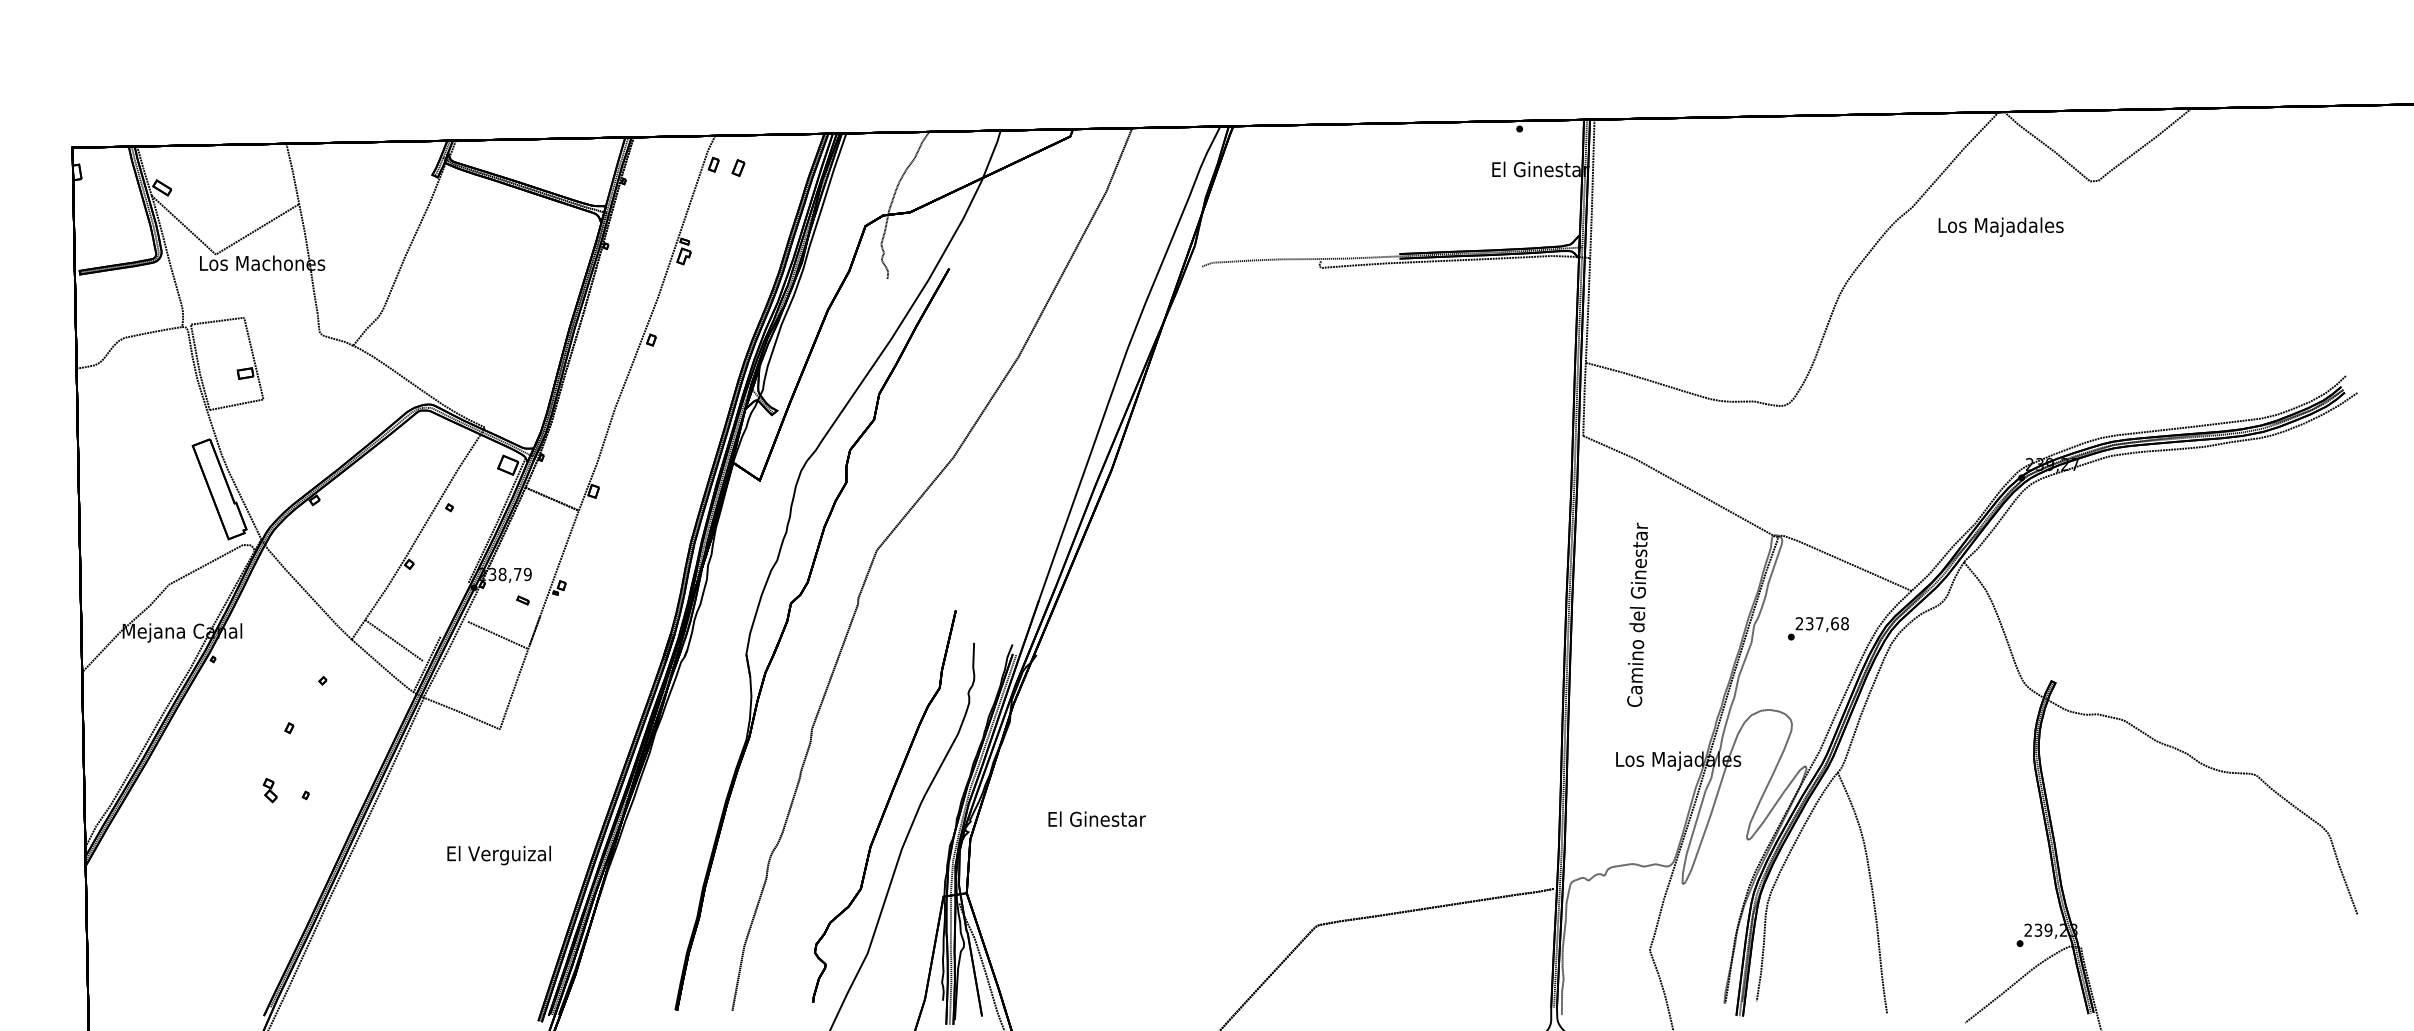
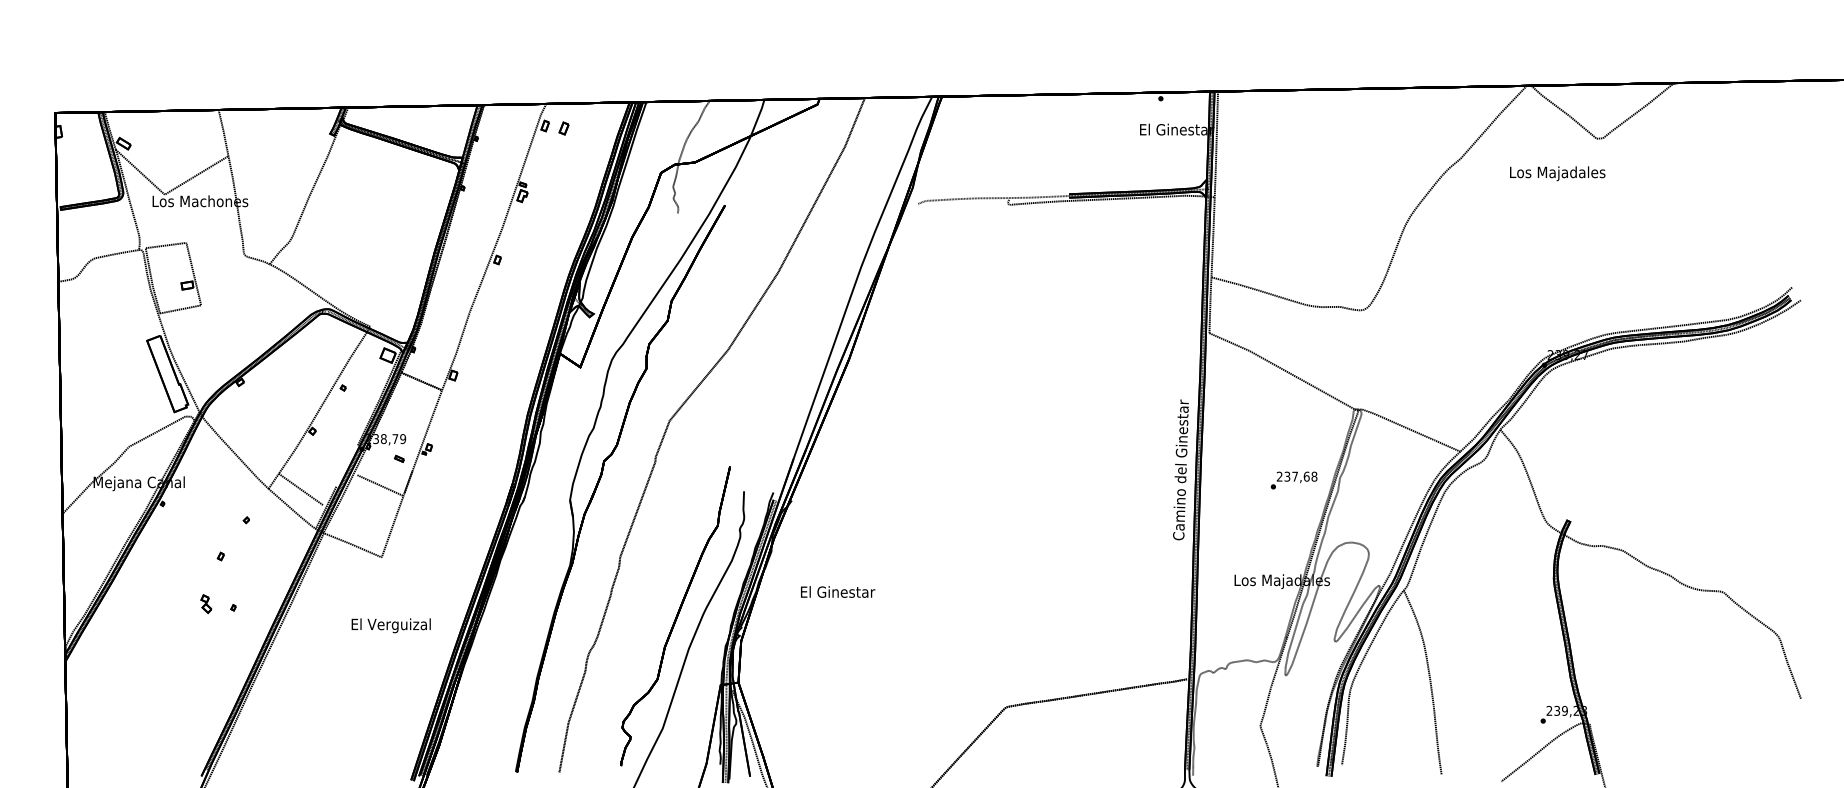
text: (2000, 226) -> (1557, 173), moved
text: (1636, 614) -> (1180, 469), moved
text: (1817, 628) -> (1293, 480), moved
text: (1097, 818) -> (838, 591), moved
text: (498, 855) -> (390, 625), moved

